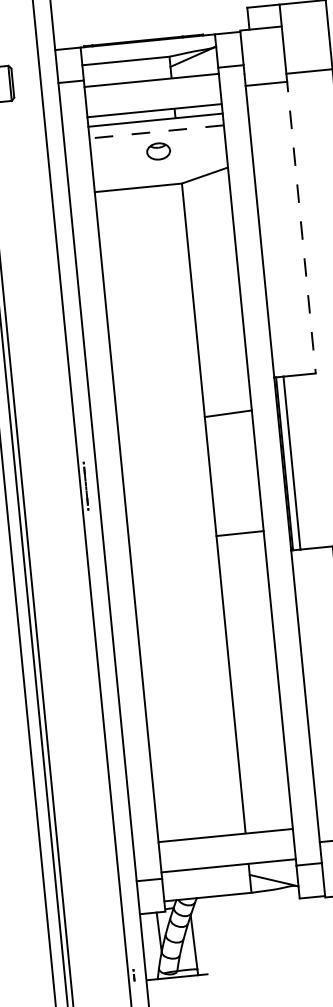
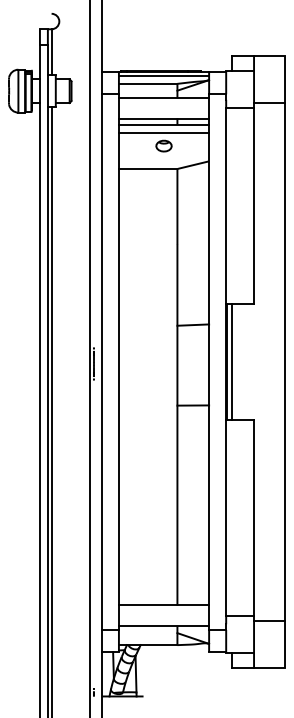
line: (147, 46) -> (163, 75), added
line: (156, 132) -> (163, 133), dashed -> solid
line: (301, 223) -> (254, 203), dashed -> solid

